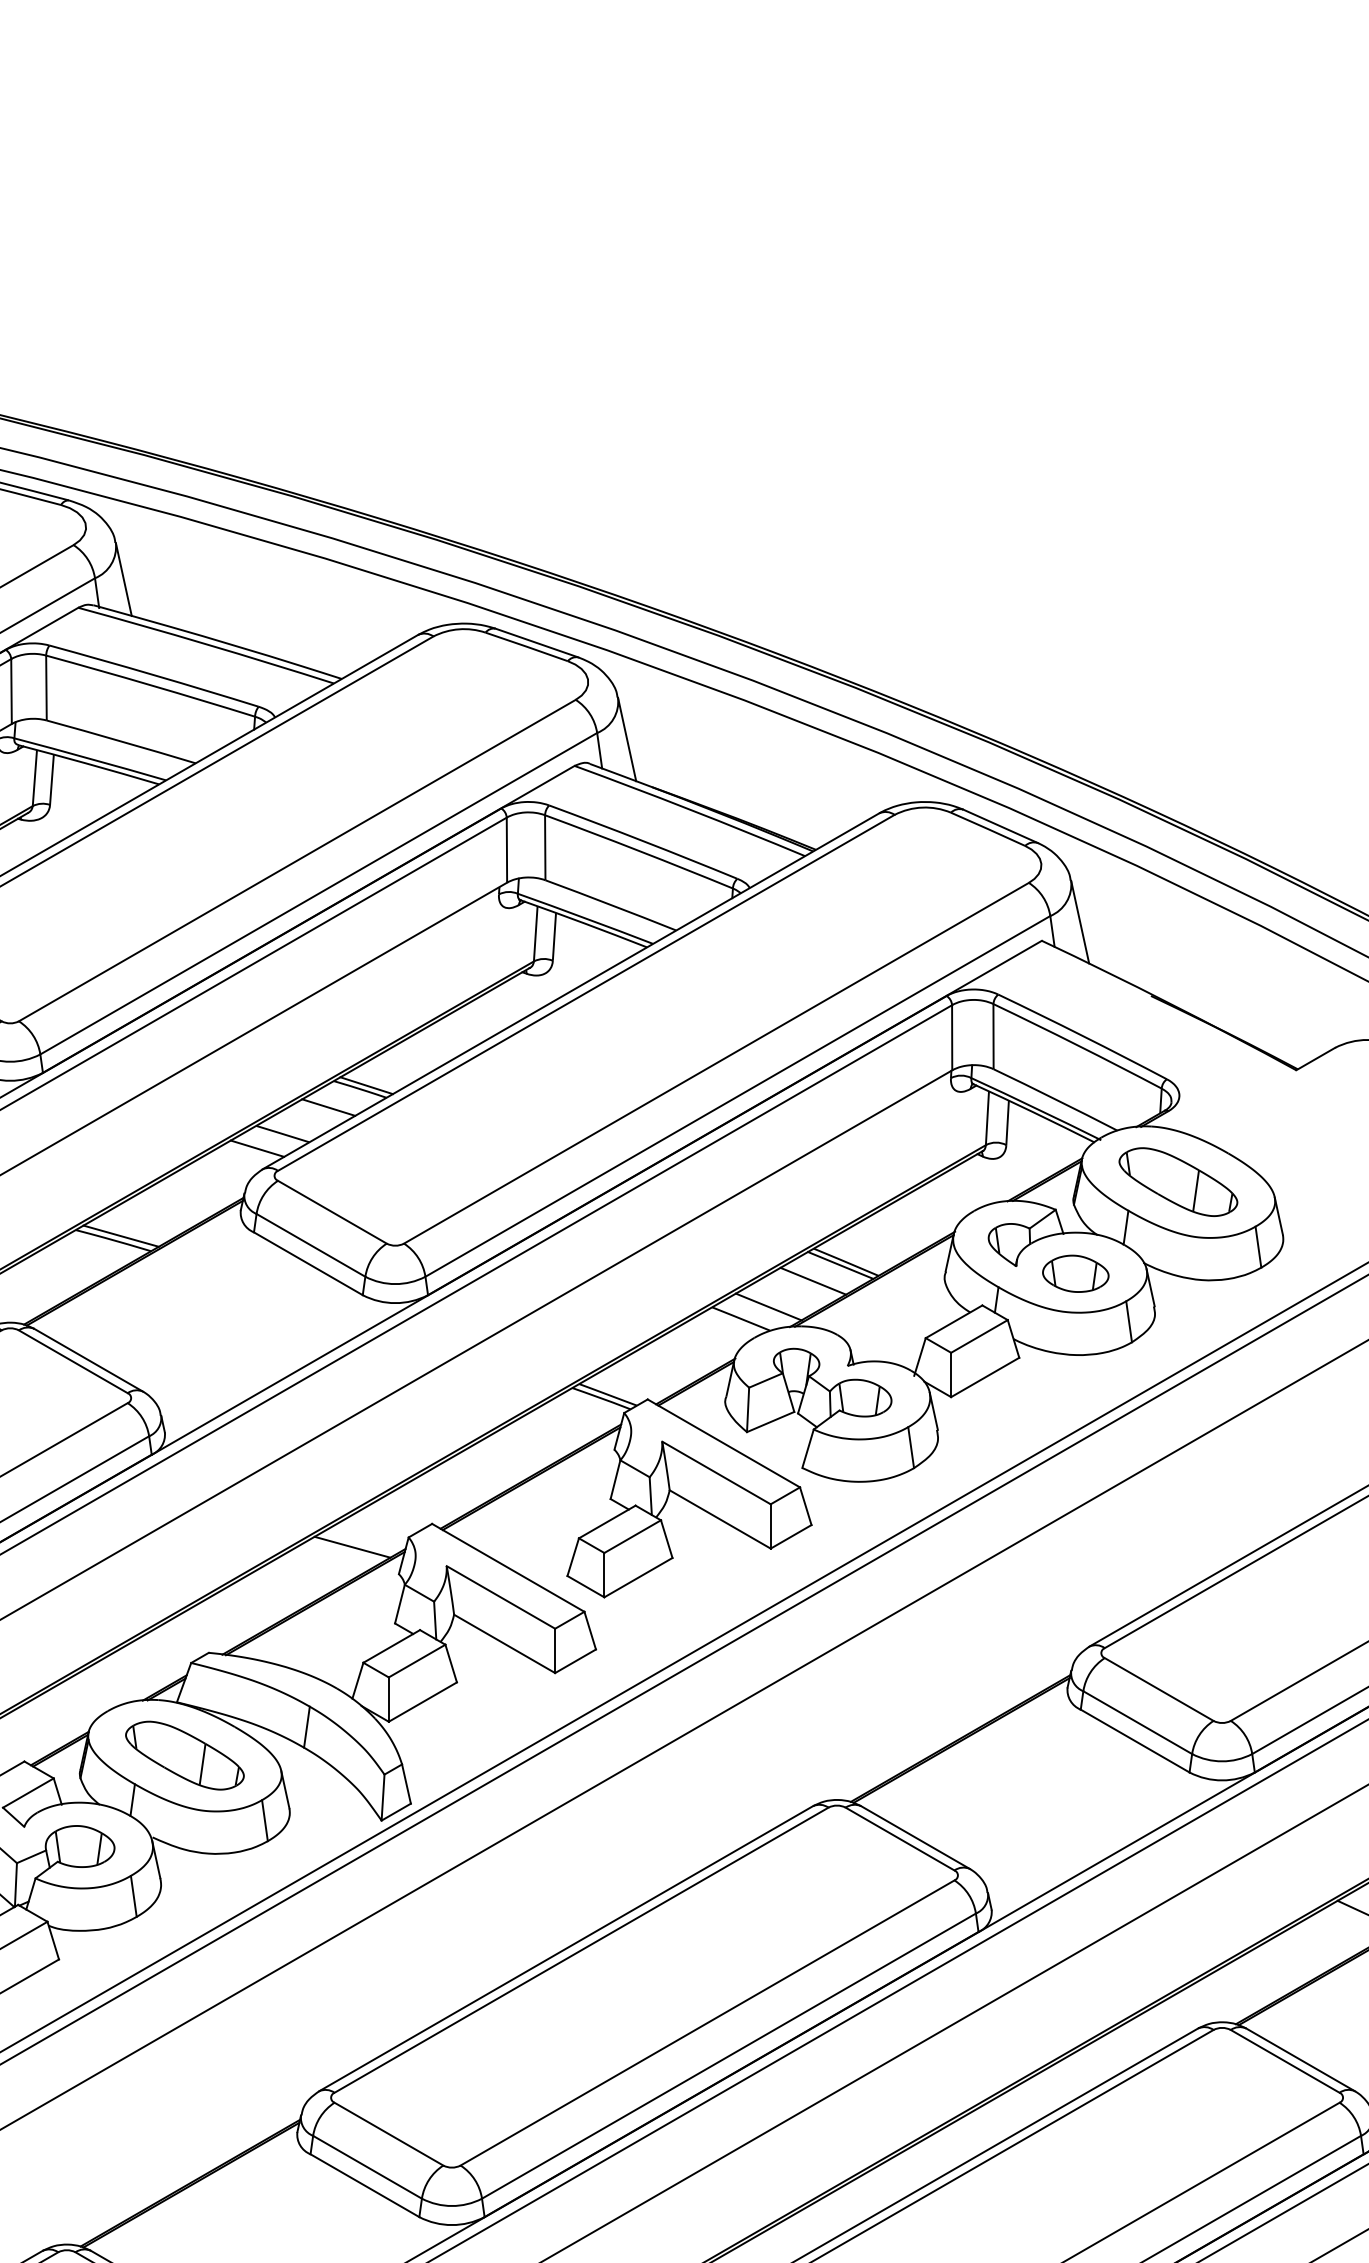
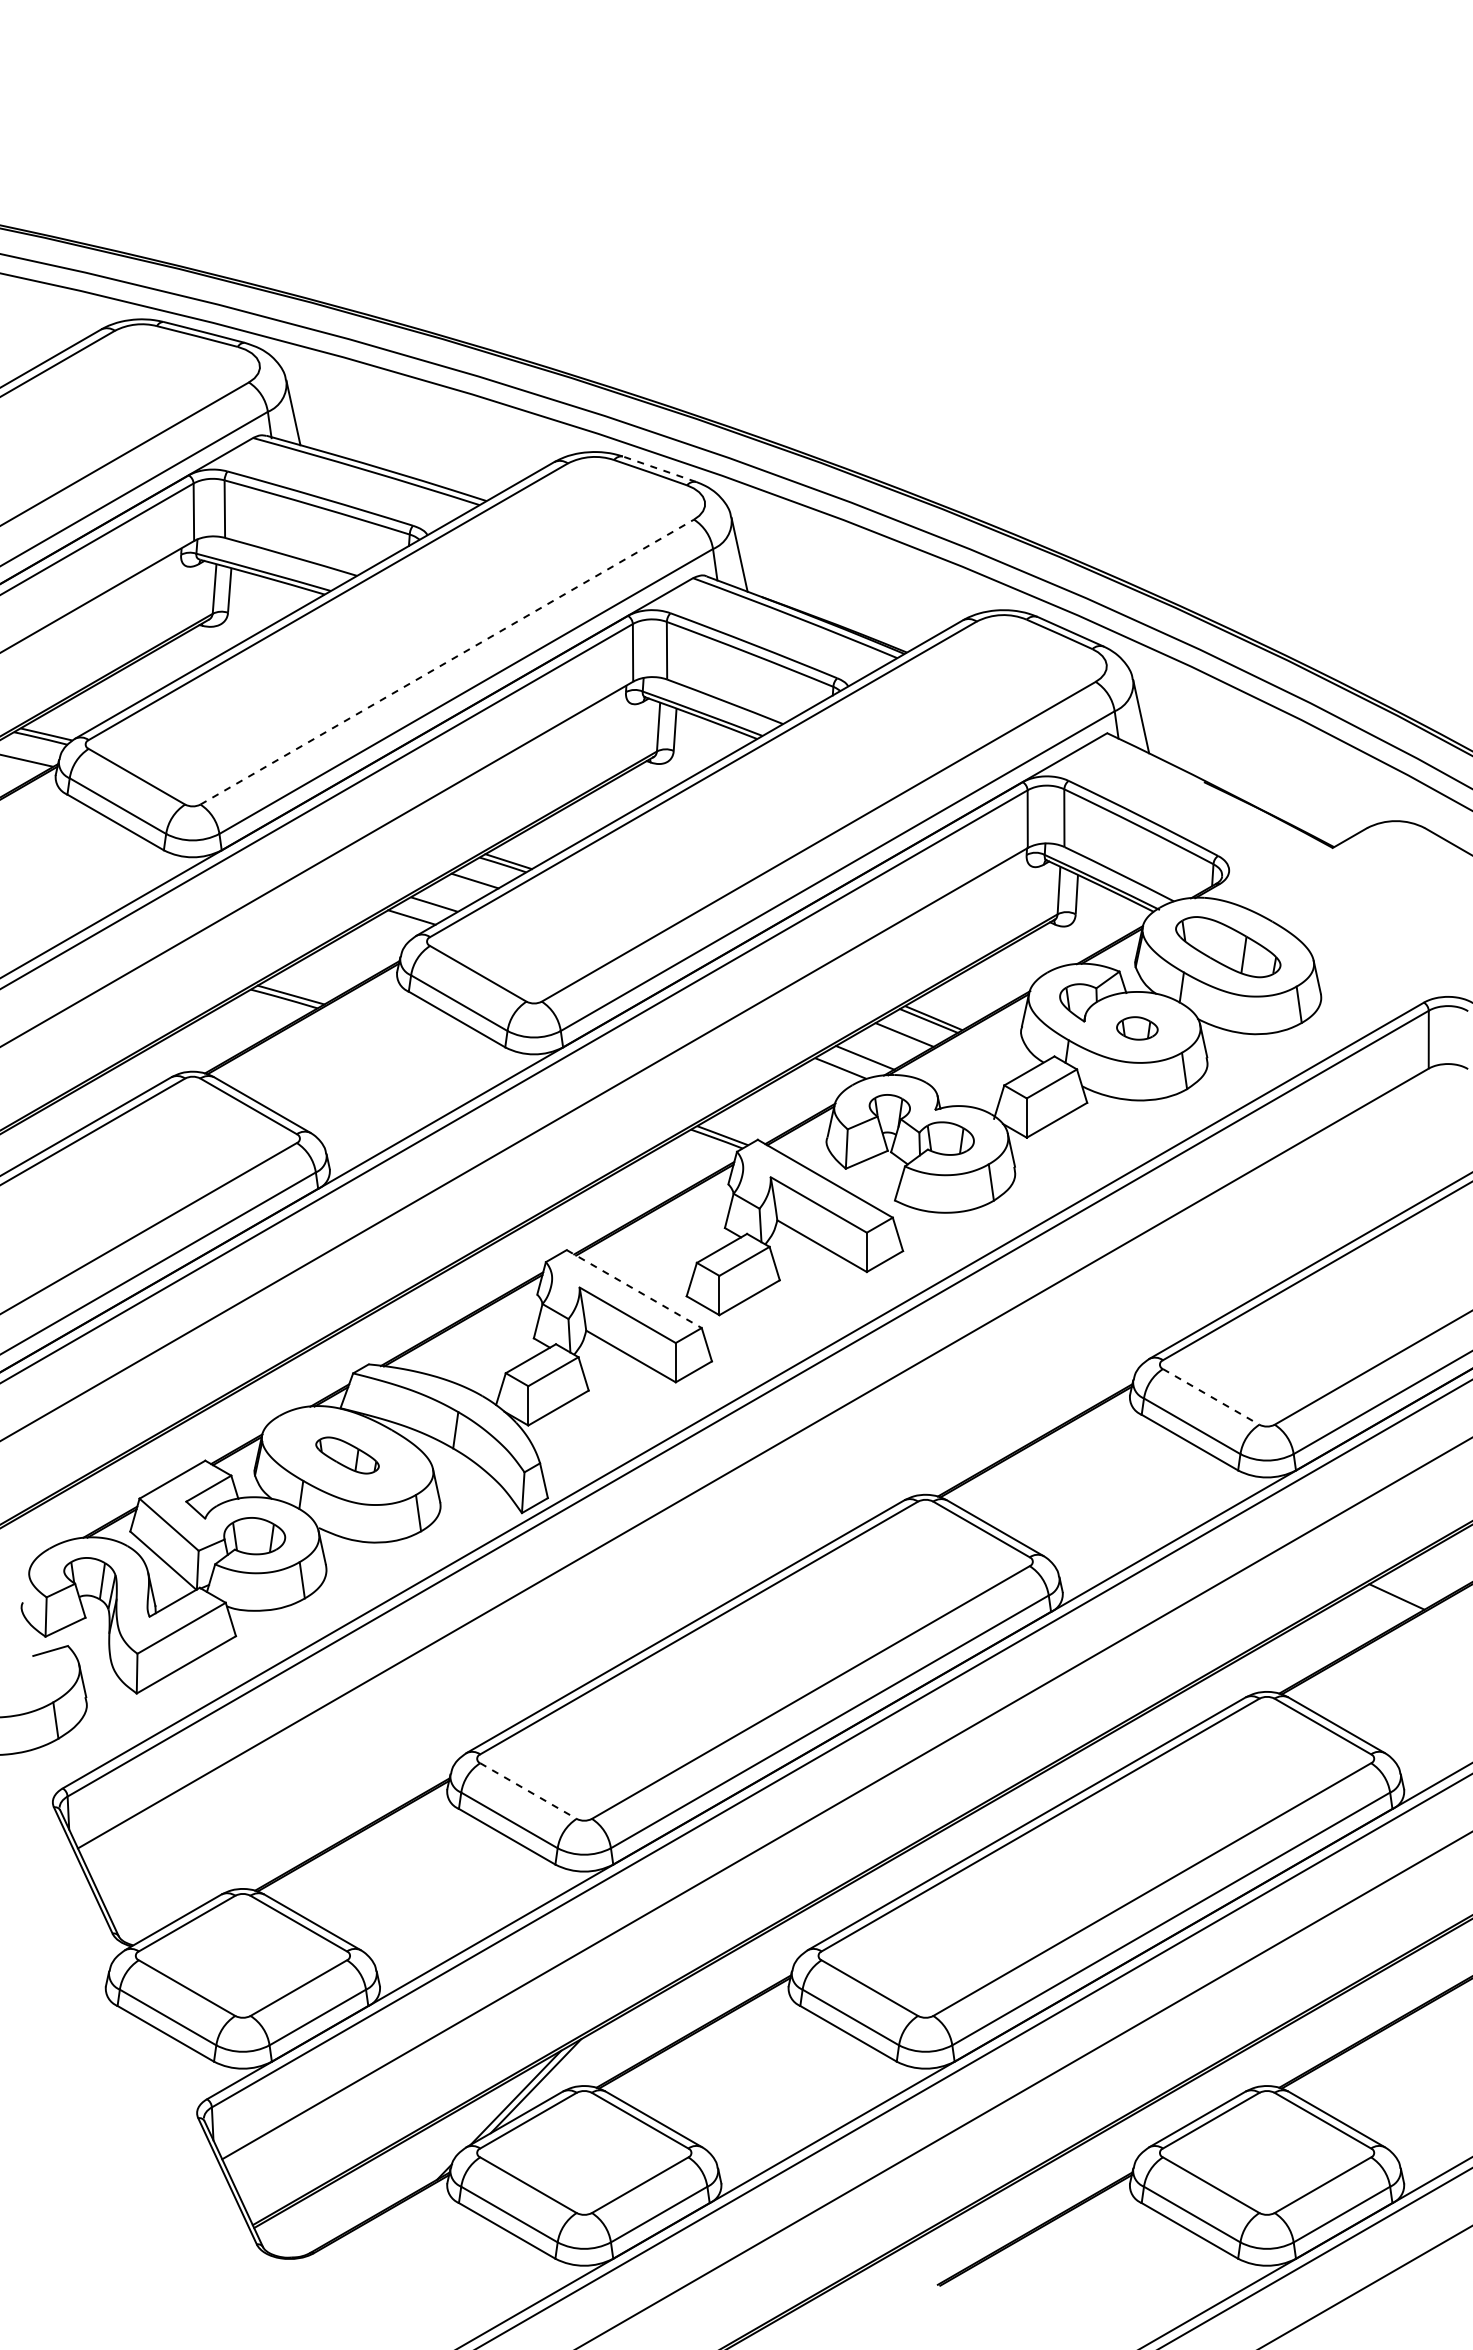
line: (536, 643) -> (659, 469), solid -> dashed
line: (297, 861) -> (447, 662), solid -> dashed
part: (1076, 1273) -> (1137, 1028), size x0.7
line: (351, 1546) -> (495, 1270), removed
line: (508, 1568) -> (634, 1289), solid -> dashed
line: (1159, 1689) -> (1211, 1396), solid -> dashed
part: (184, 1755) -> (347, 1455), size x0.6
line: (389, 2134) -> (528, 1791), solid -> dashed

